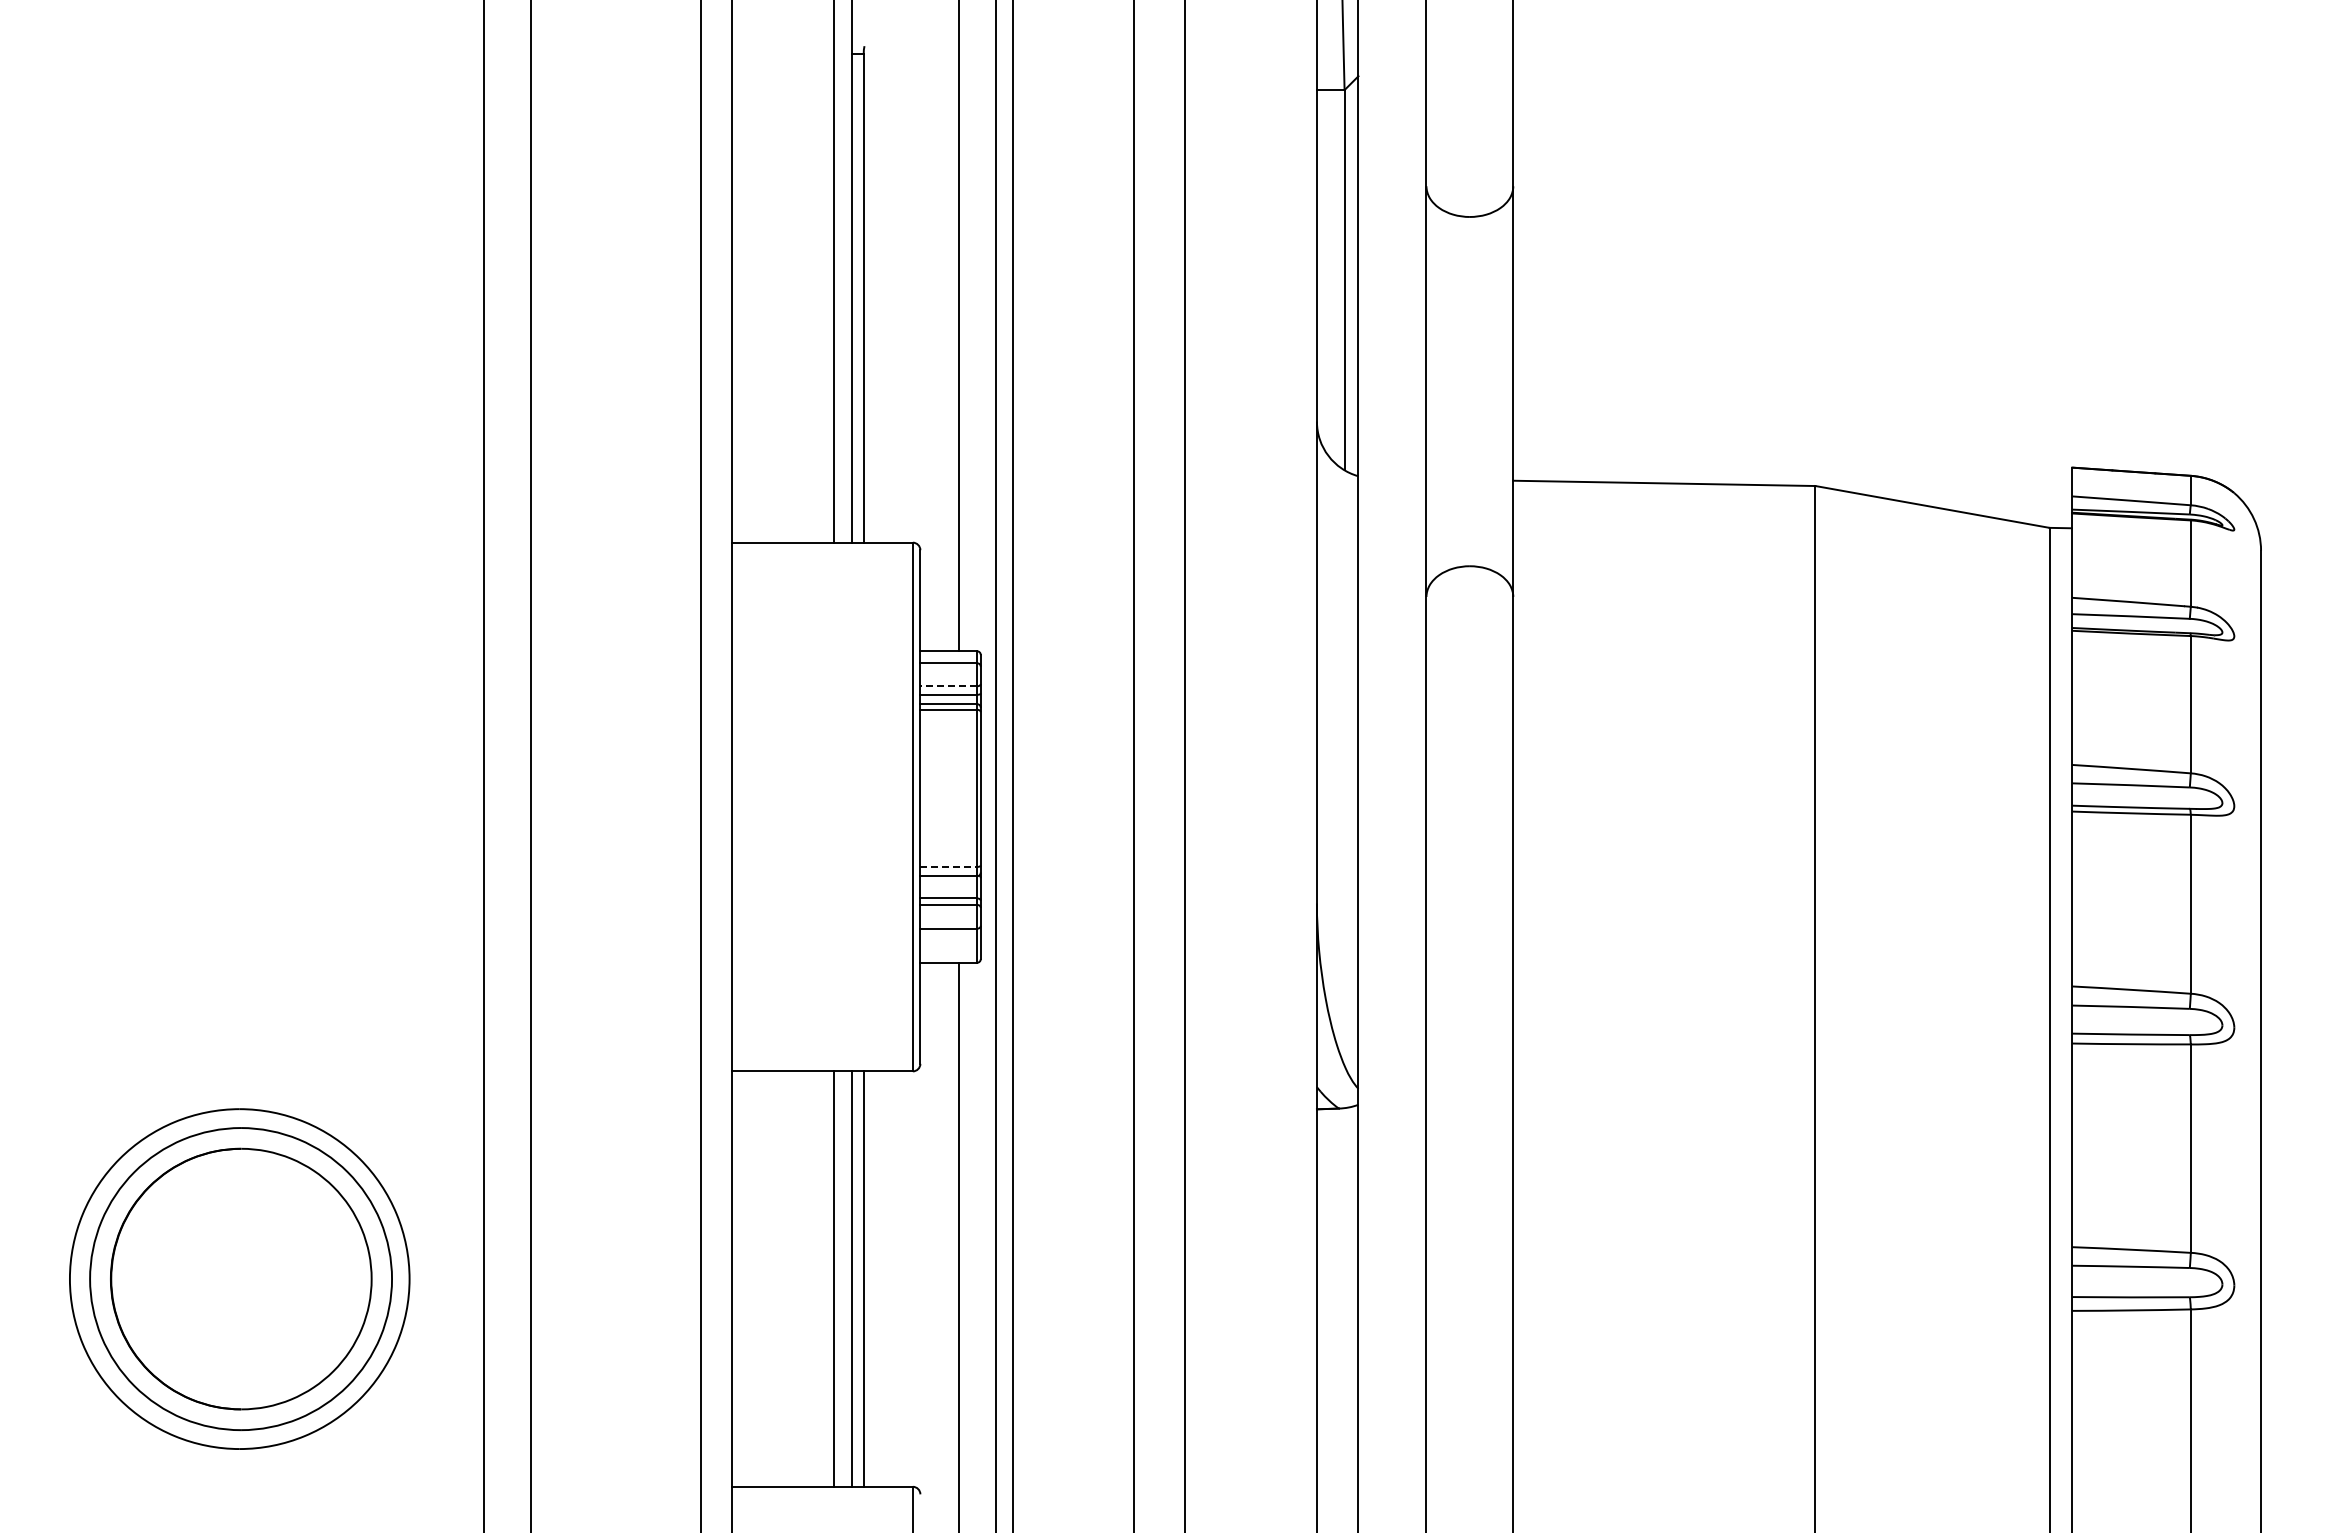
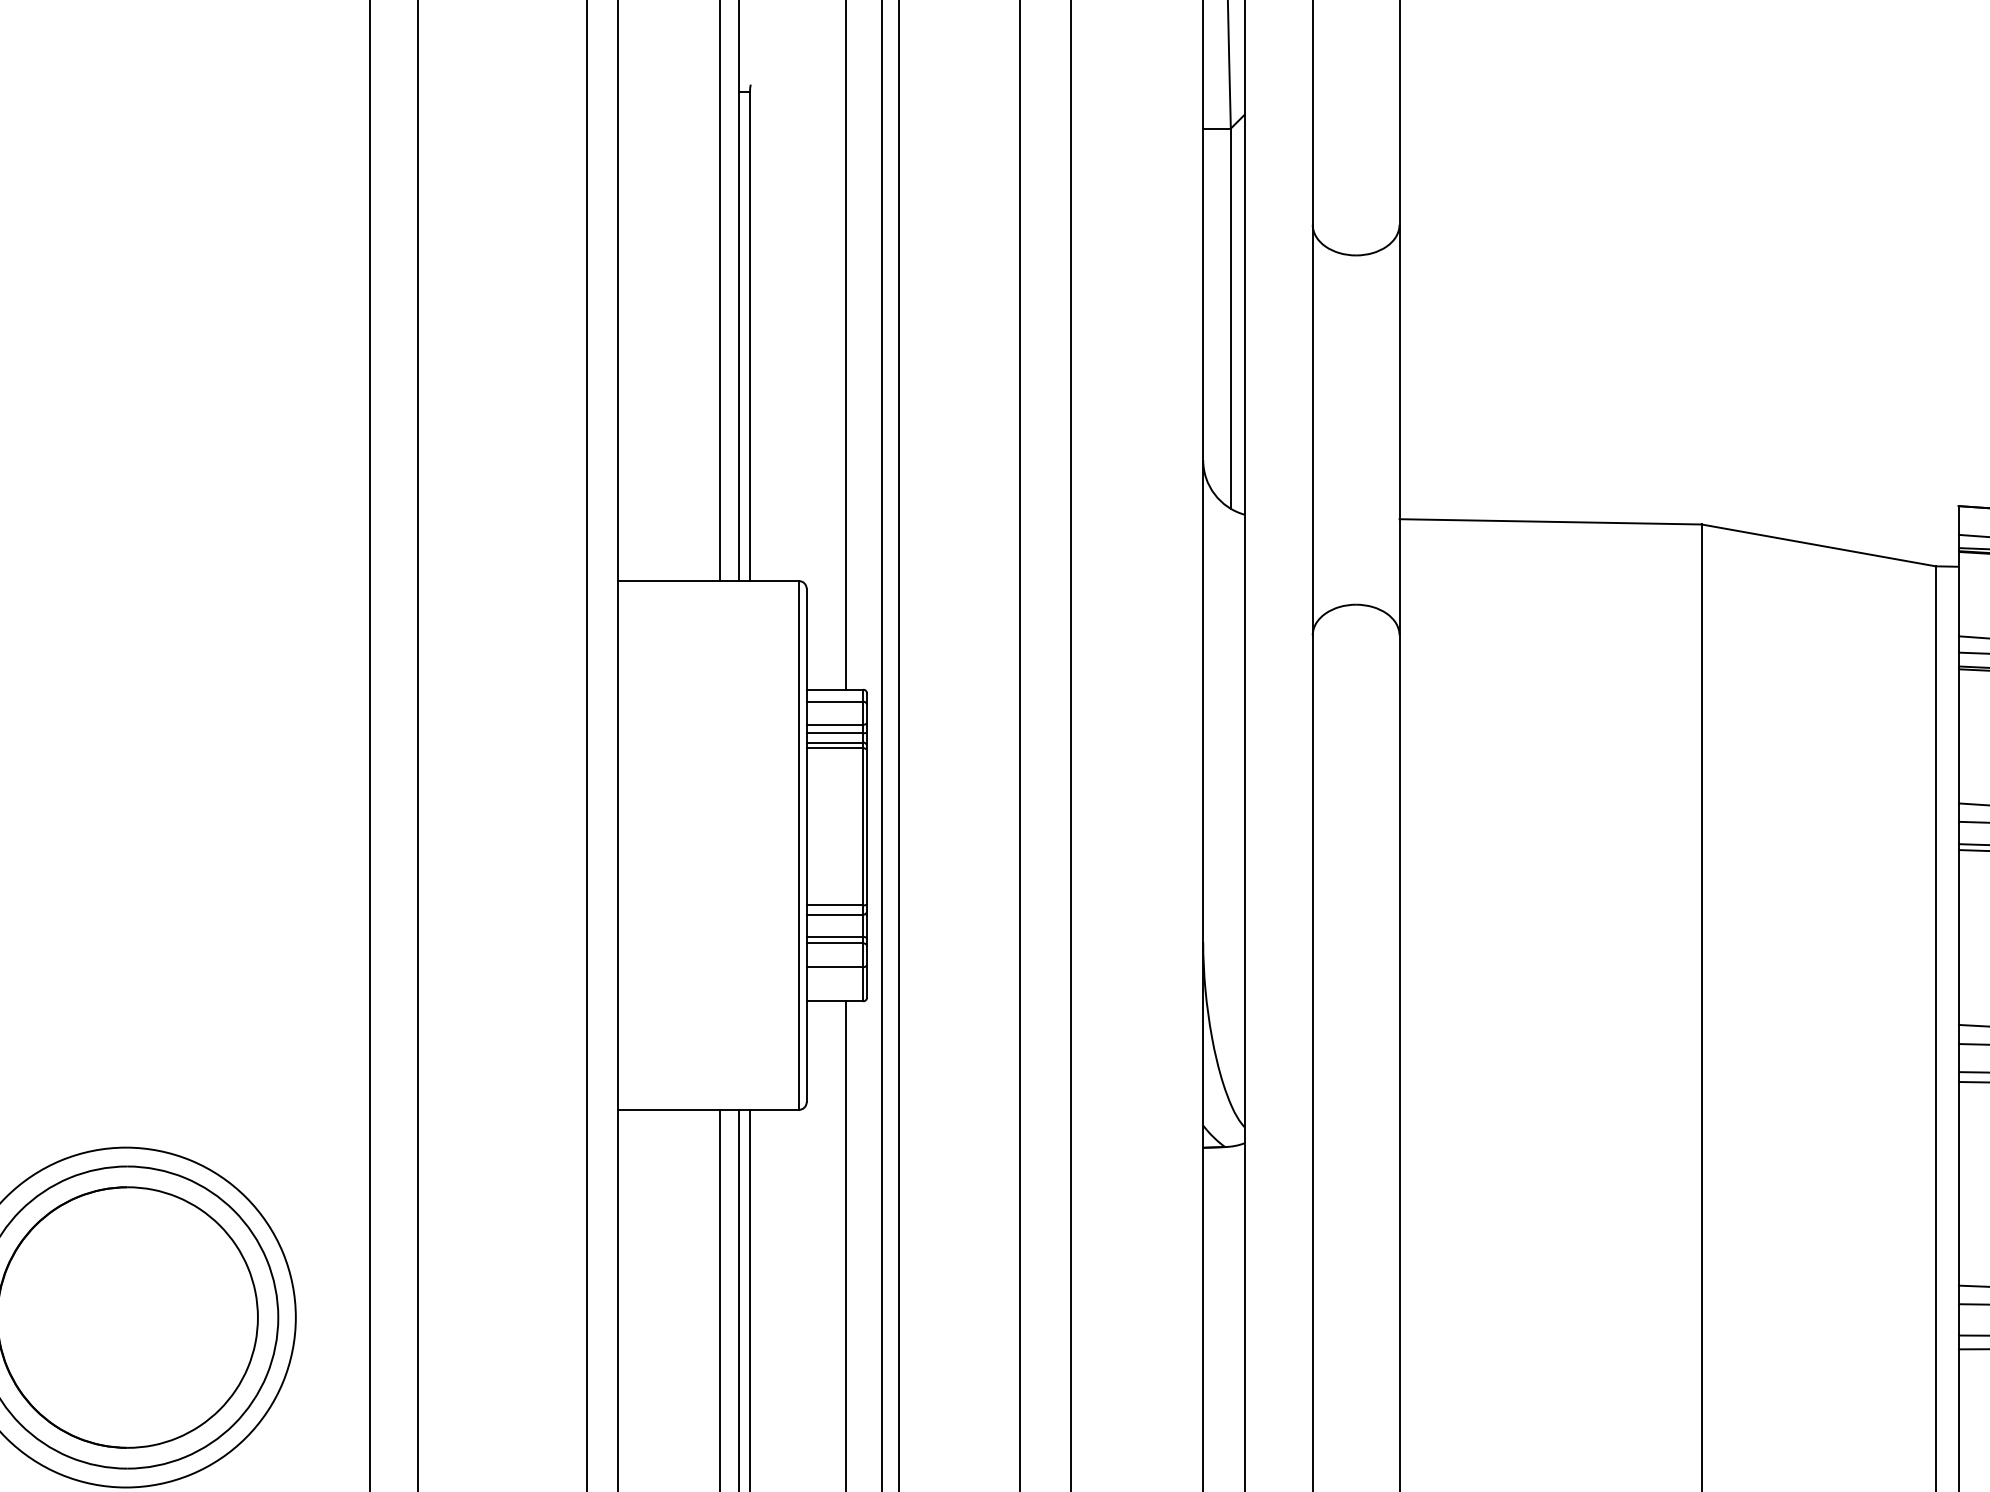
line: (948, 686) -> (834, 724), dashed -> solid
line: (949, 866) -> (835, 904), dashed -> solid

